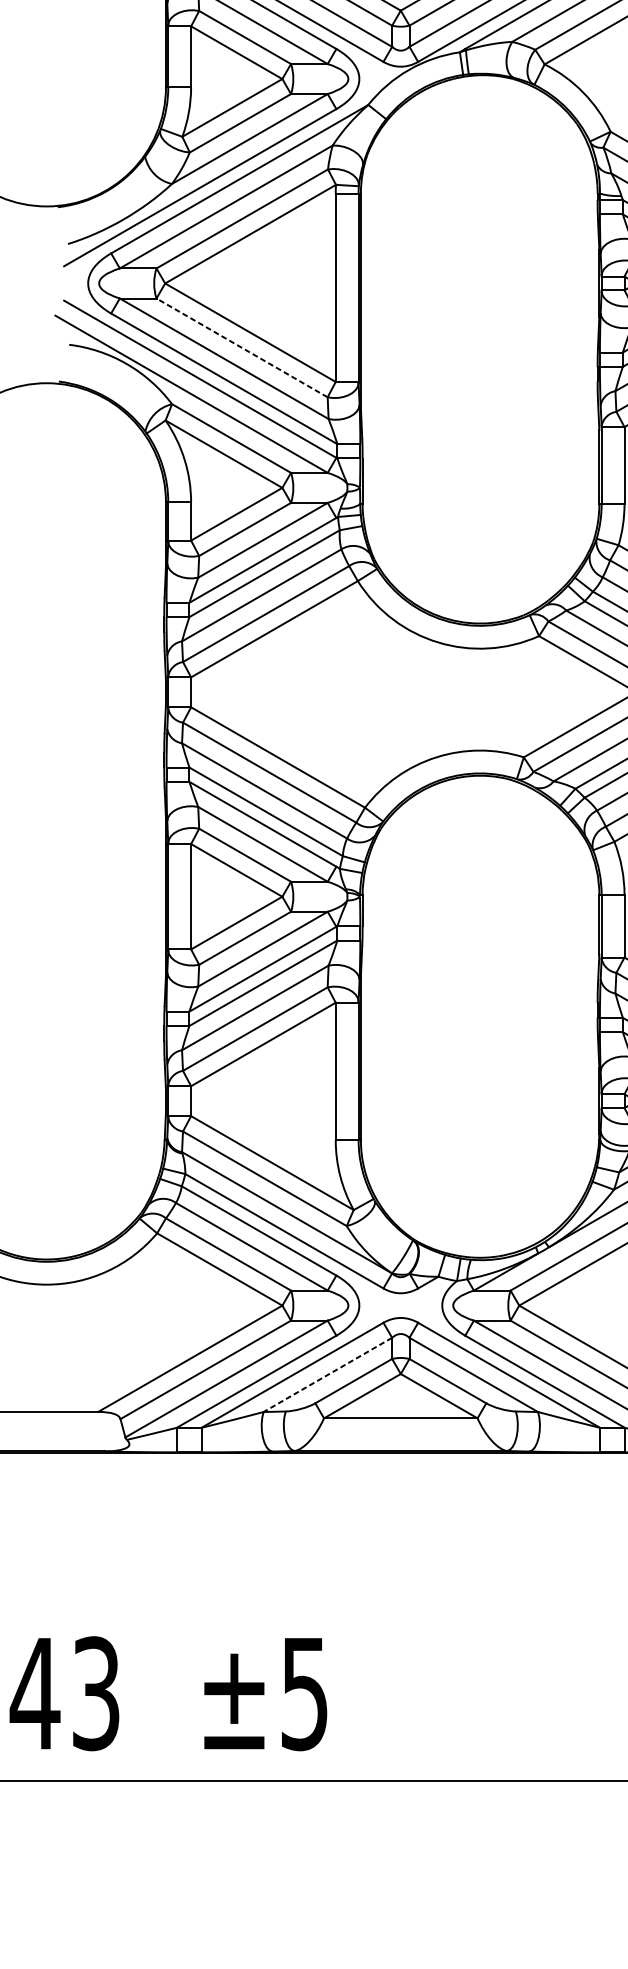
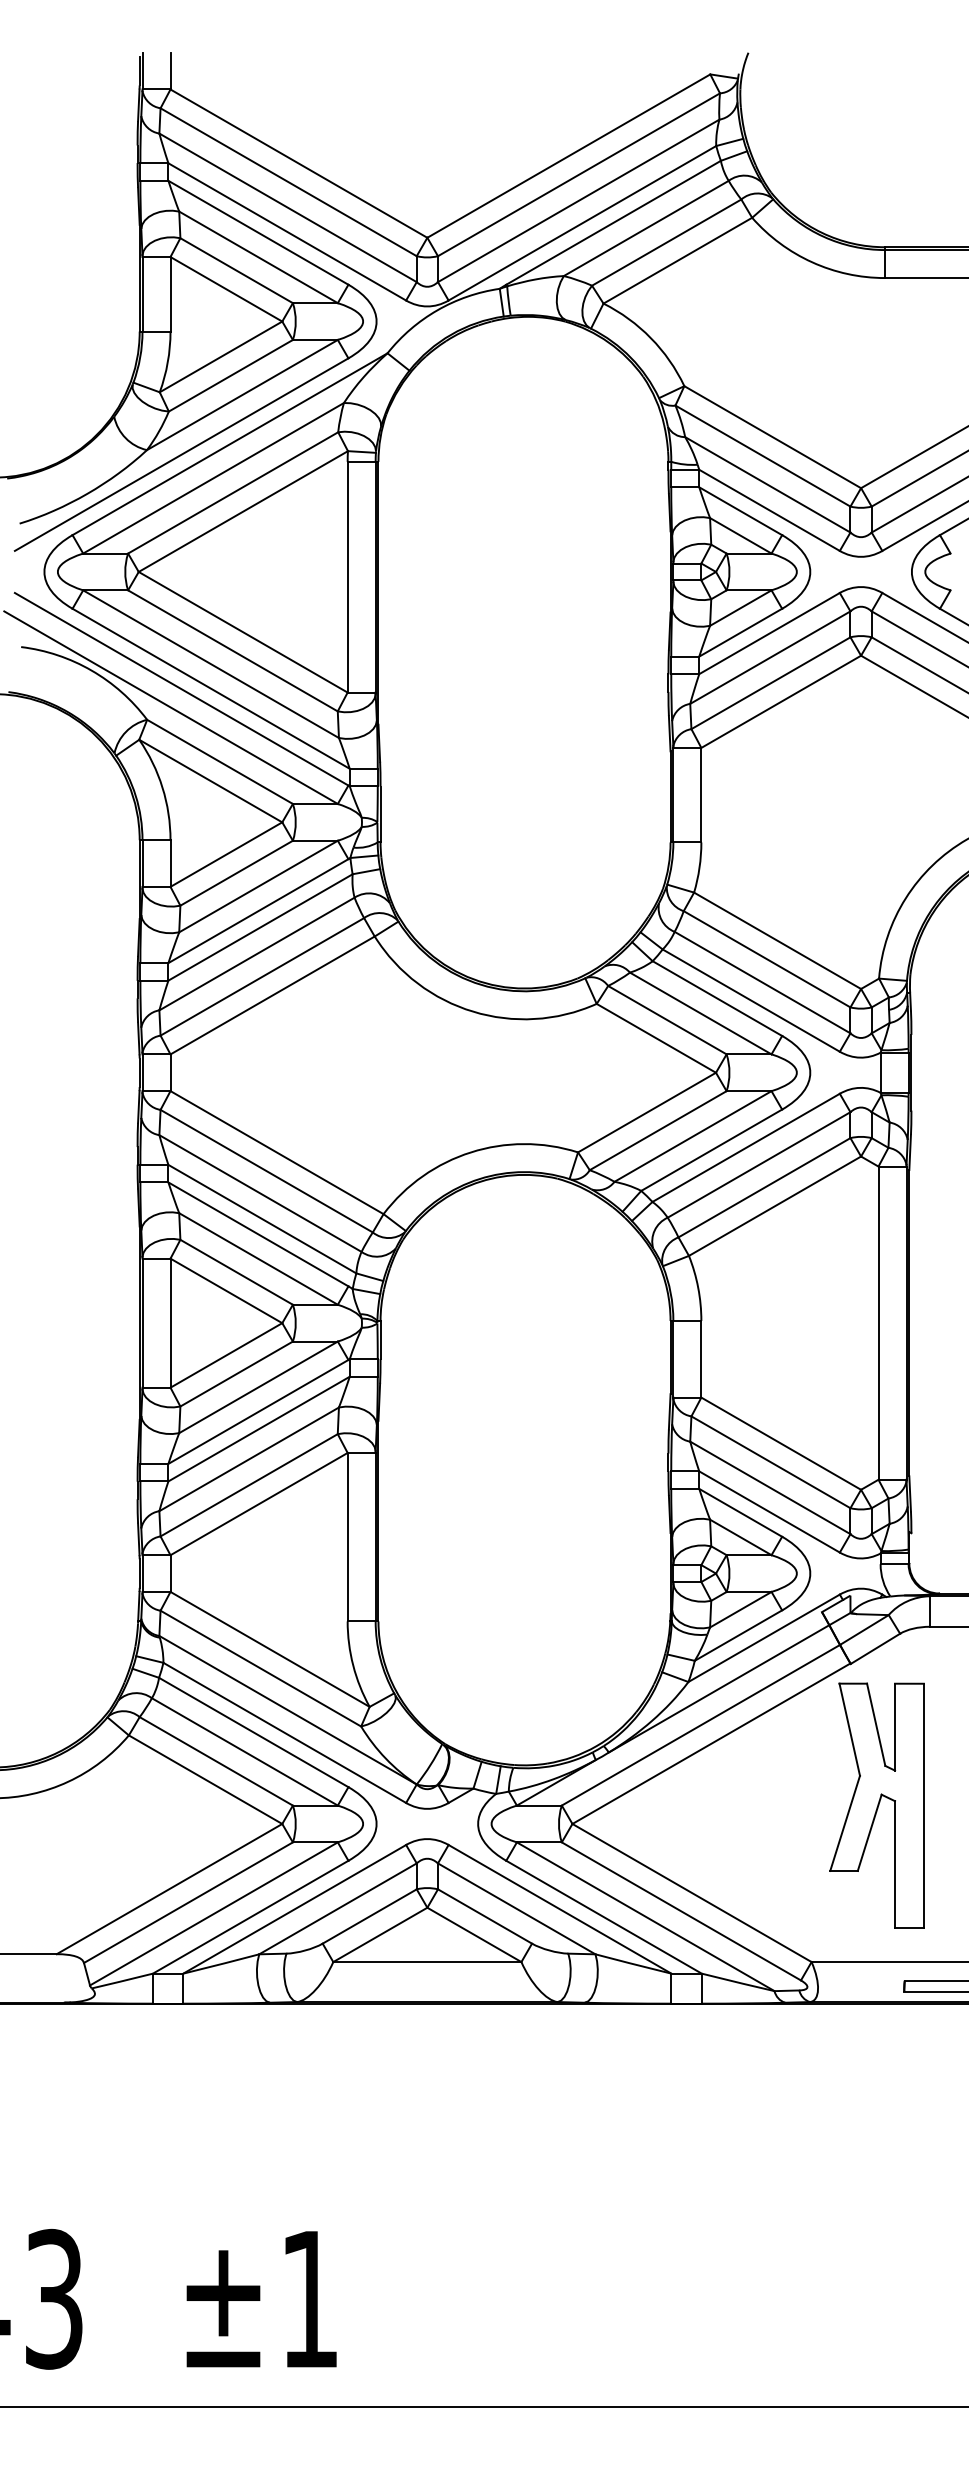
line: (241, 347) -> (232, 650), dashed -> solid
line: (328, 1374) -> (338, 1908), dashed -> solid
text: (304, 1694) -> (309, 2300), ±5 -> ±1

